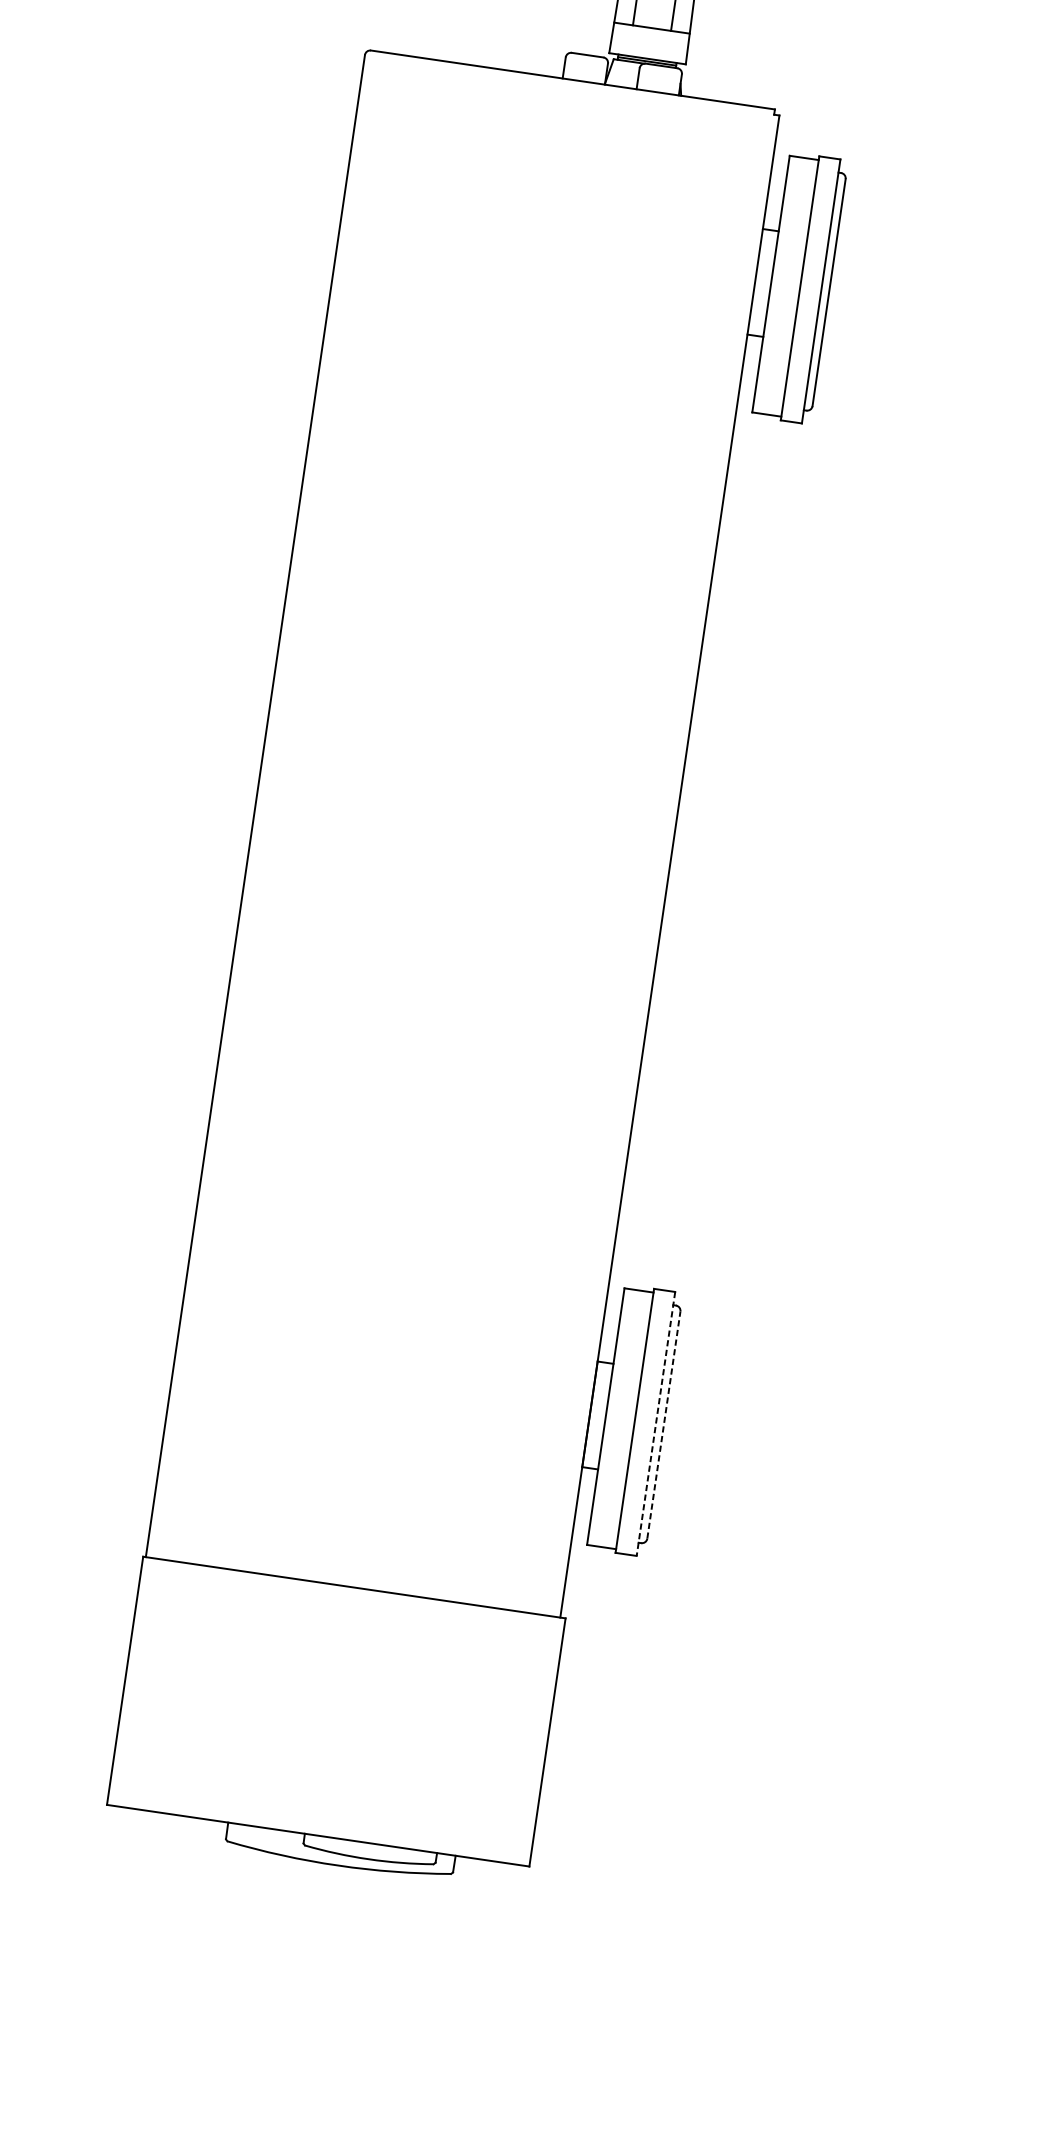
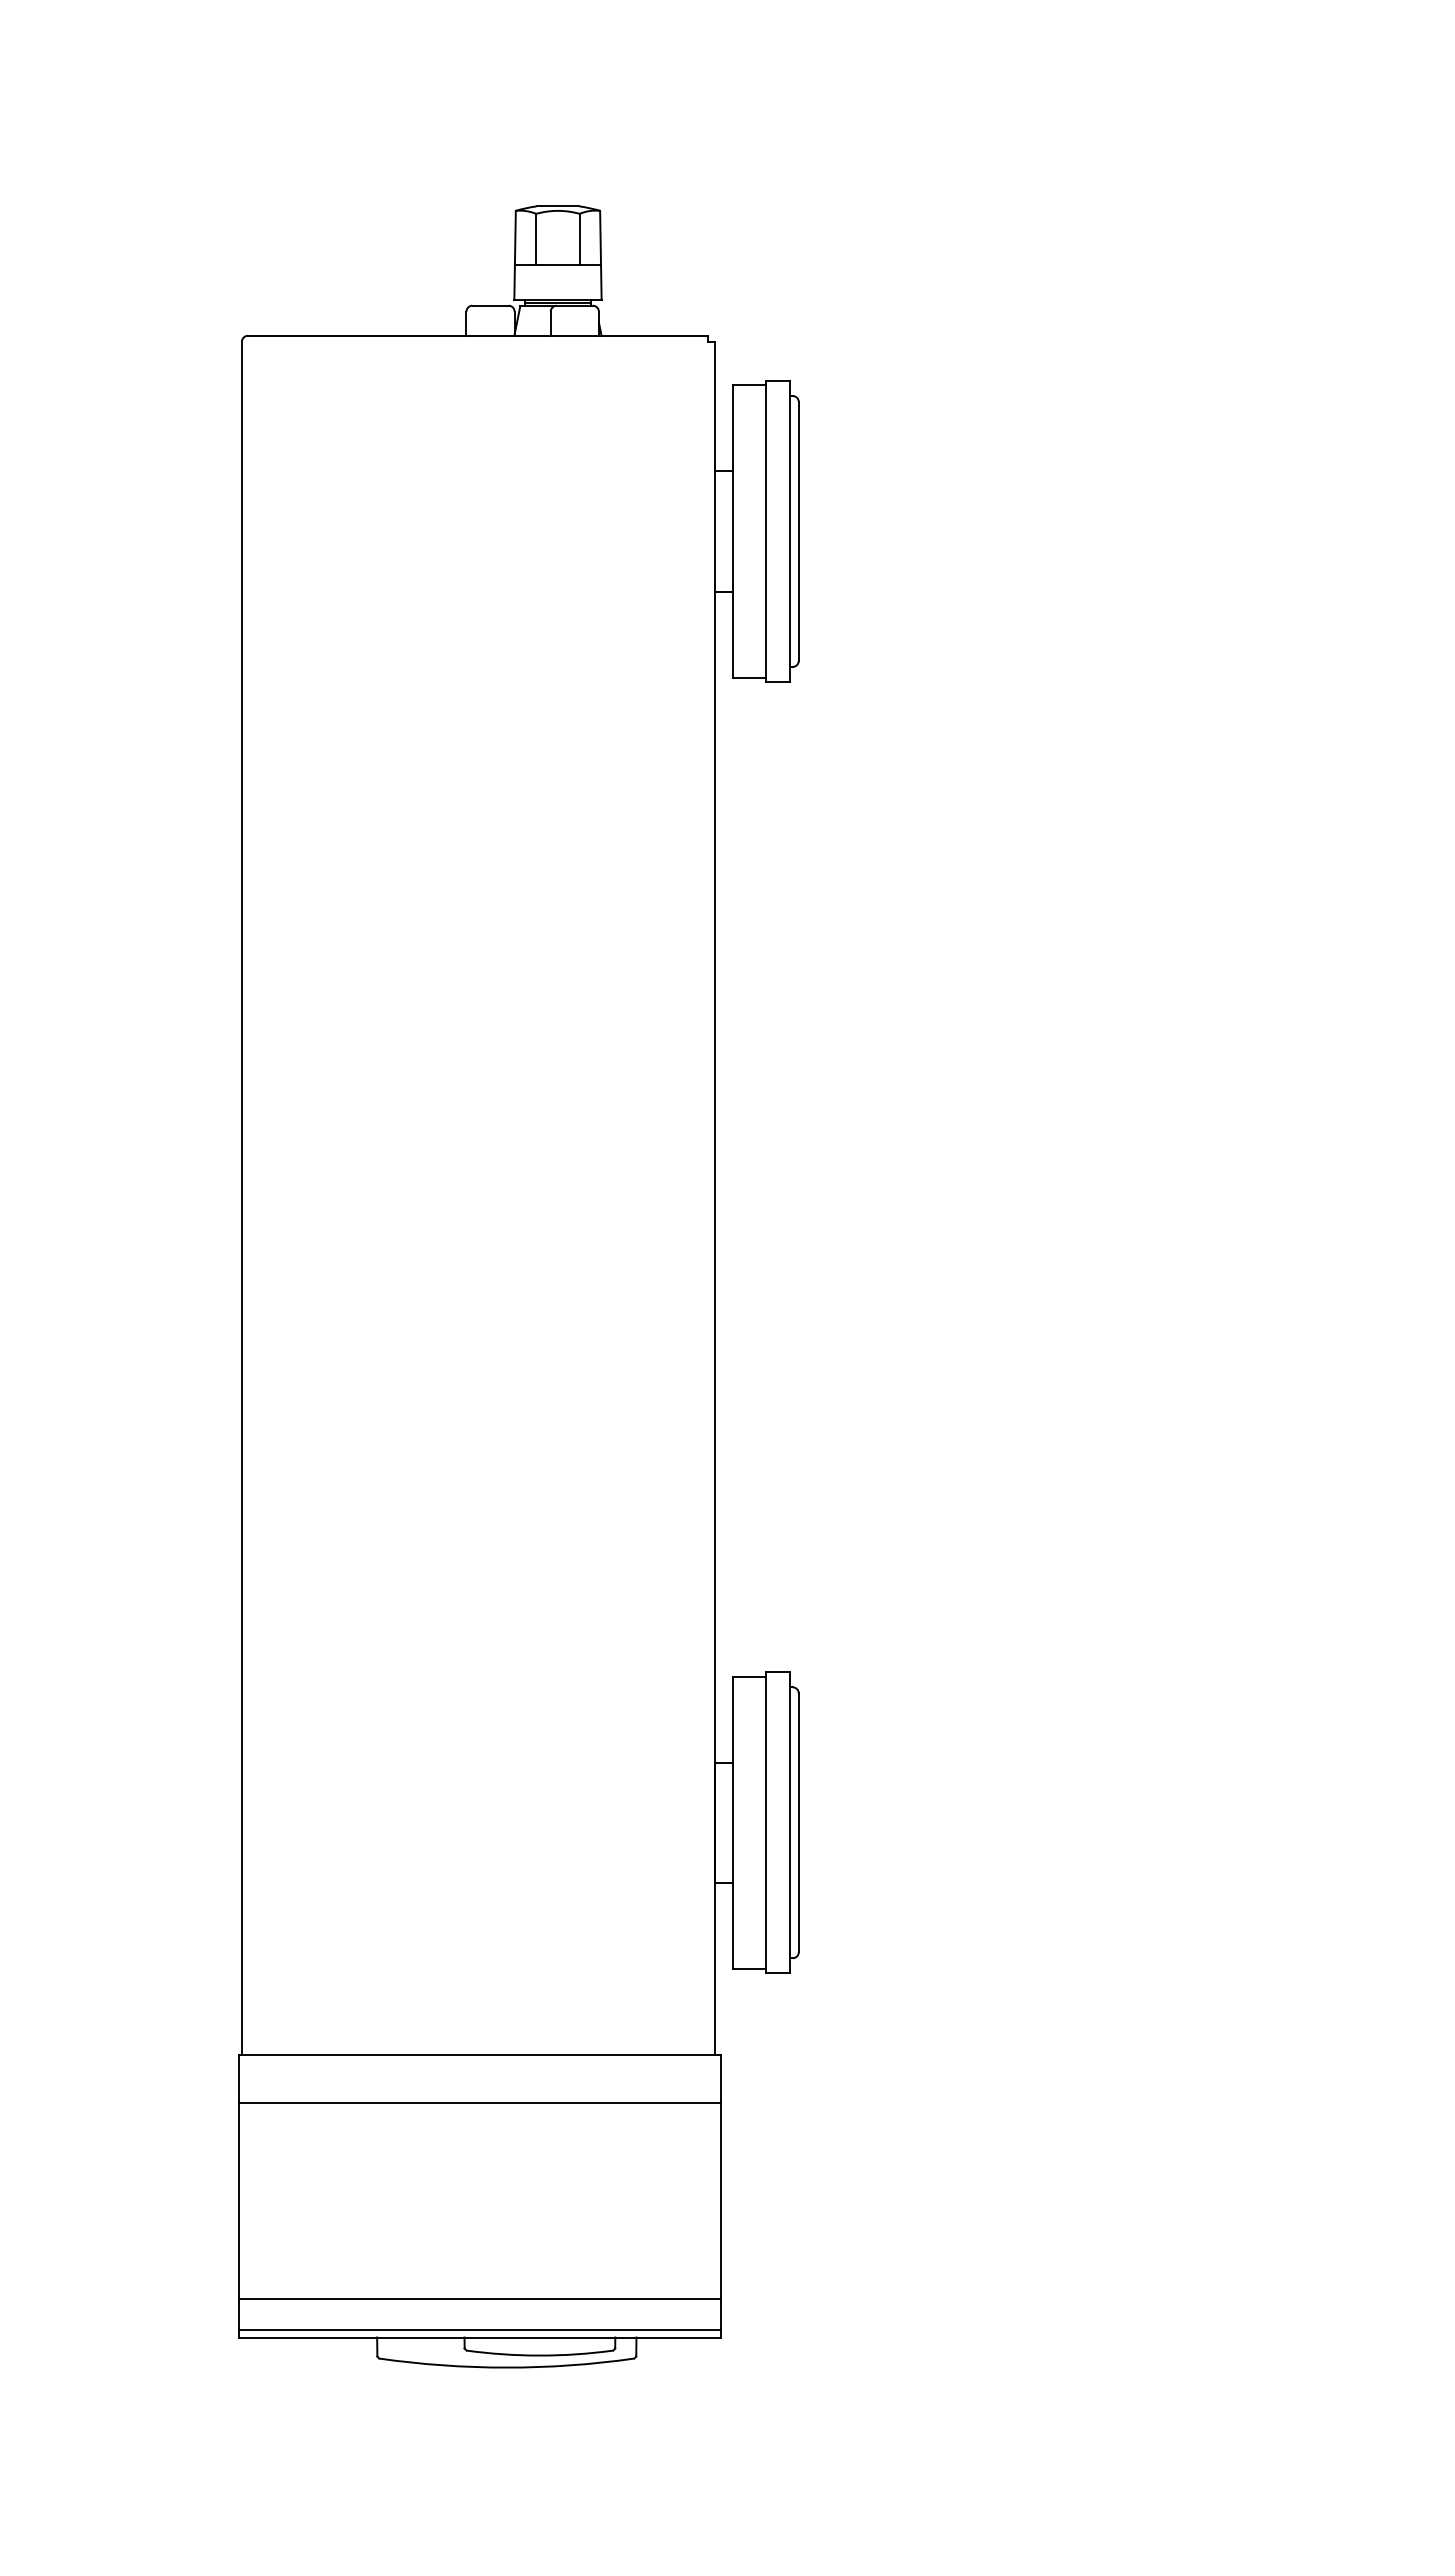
line: (655, 1423) -> (789, 1822), dashed -> solid
line: (663, 1424) -> (798, 1822), dashed -> solid
line: (348, 1629) -> (479, 2102), added
line: (322, 1802) -> (479, 2299), added
line: (319, 1828) -> (479, 2329), added

